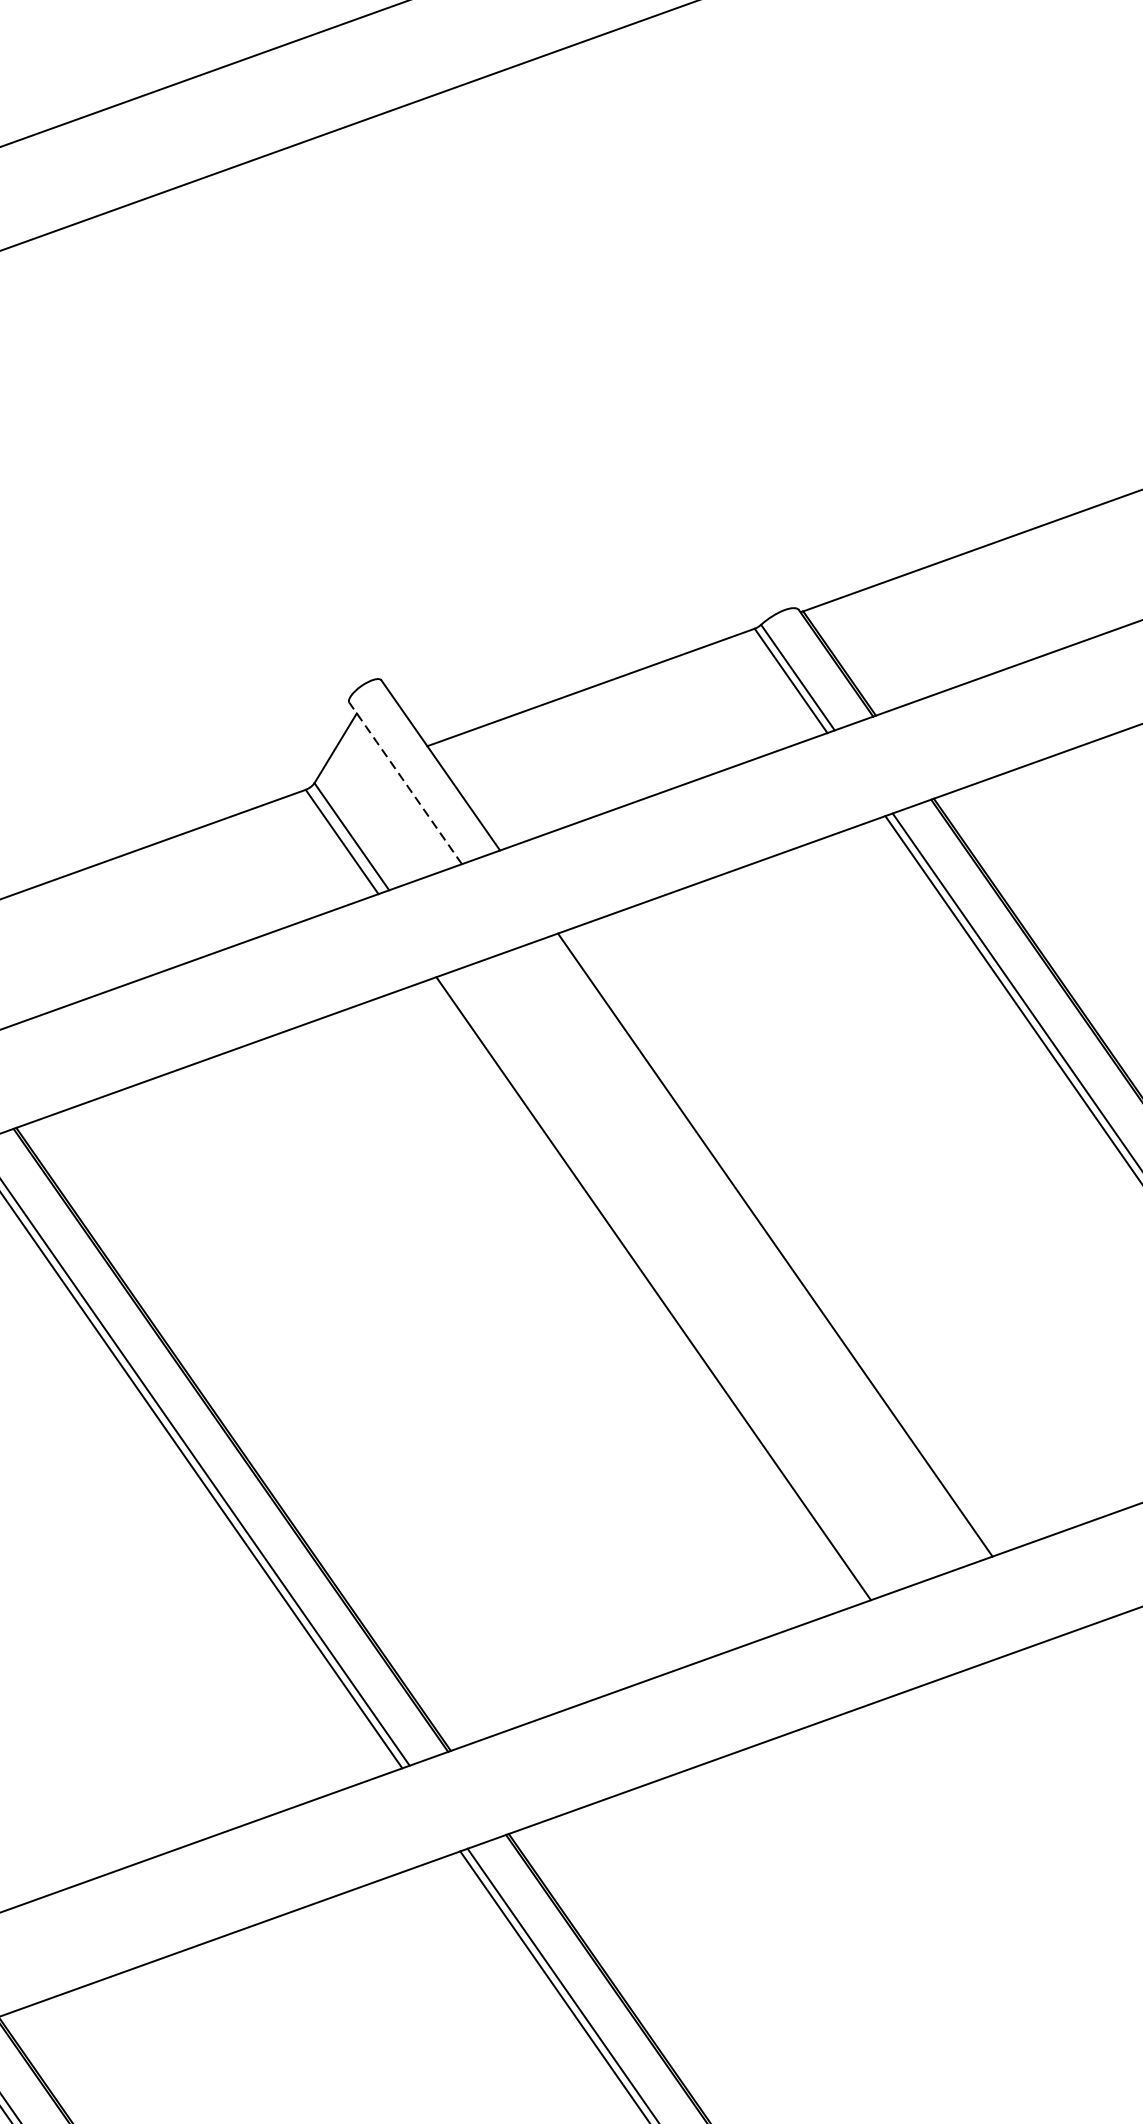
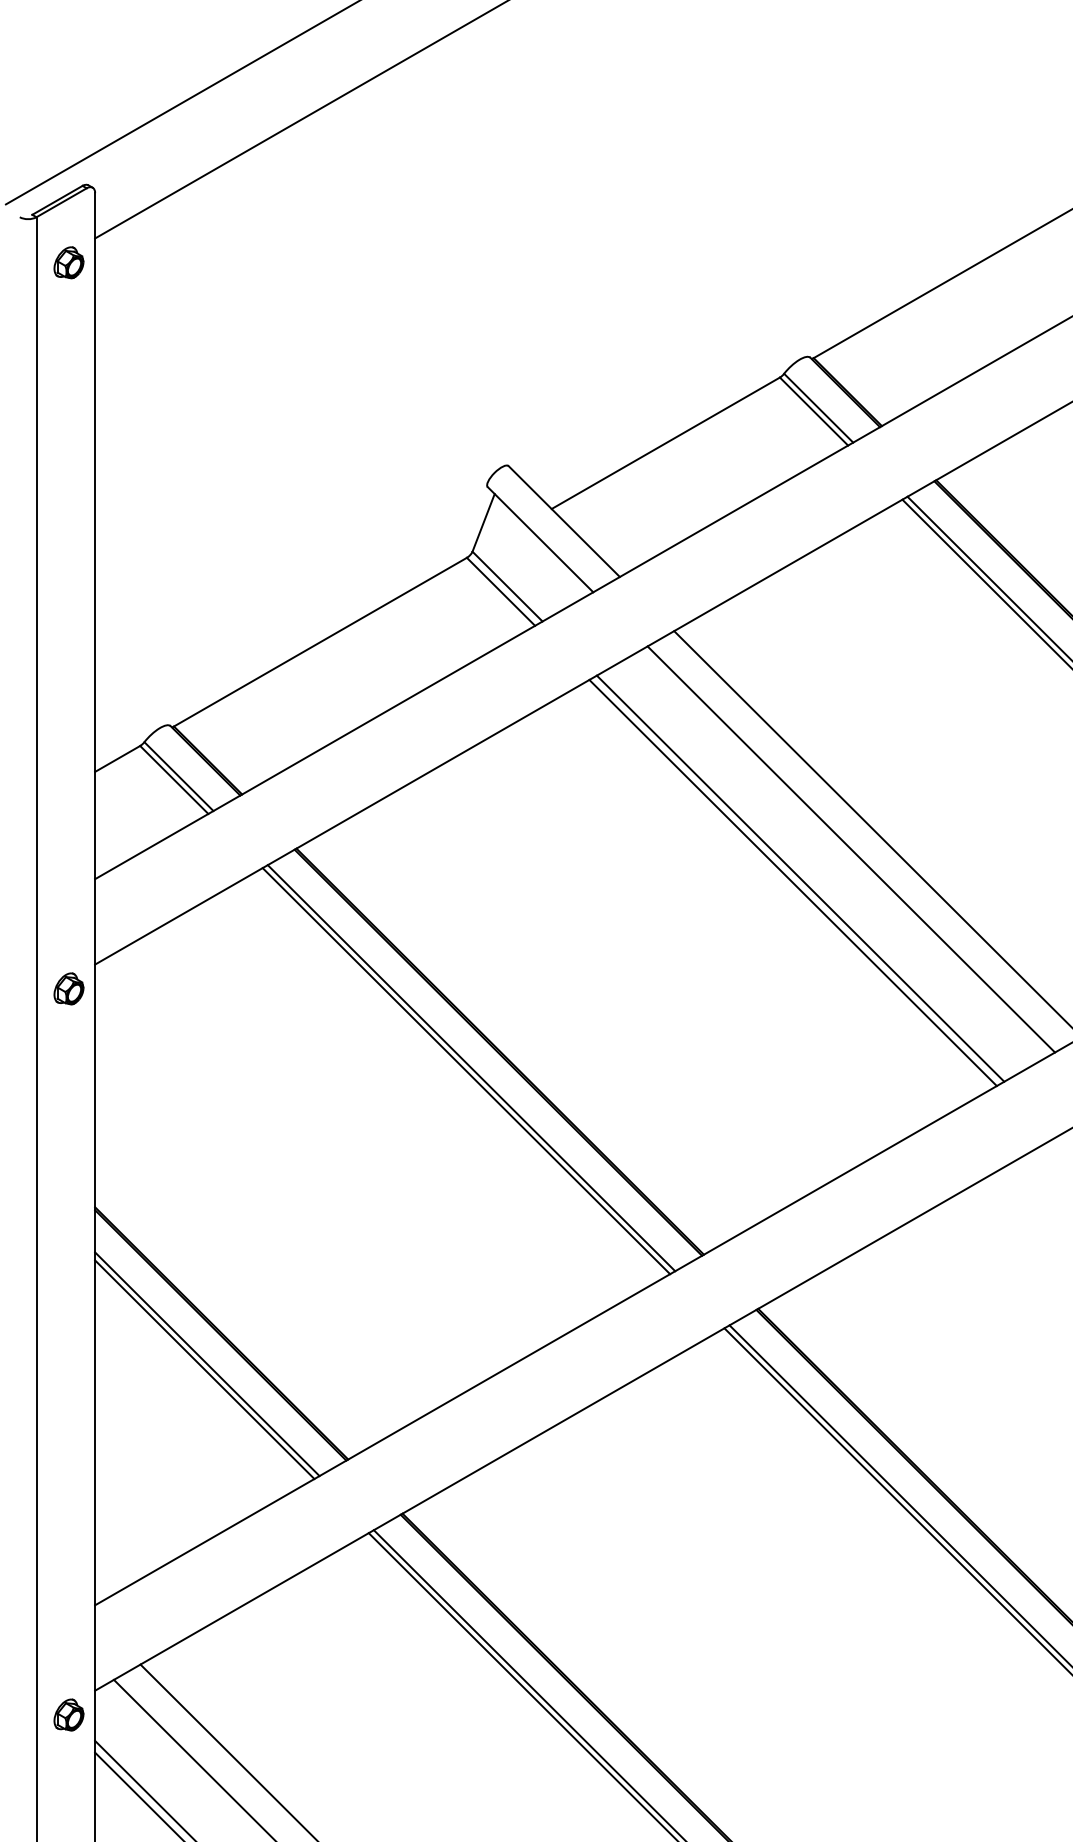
line: (405, 783) -> (540, 539), dashed -> solid
line: (737, 1258) -> (851, 849), added
line: (664, 1284) -> (800, 878), added

